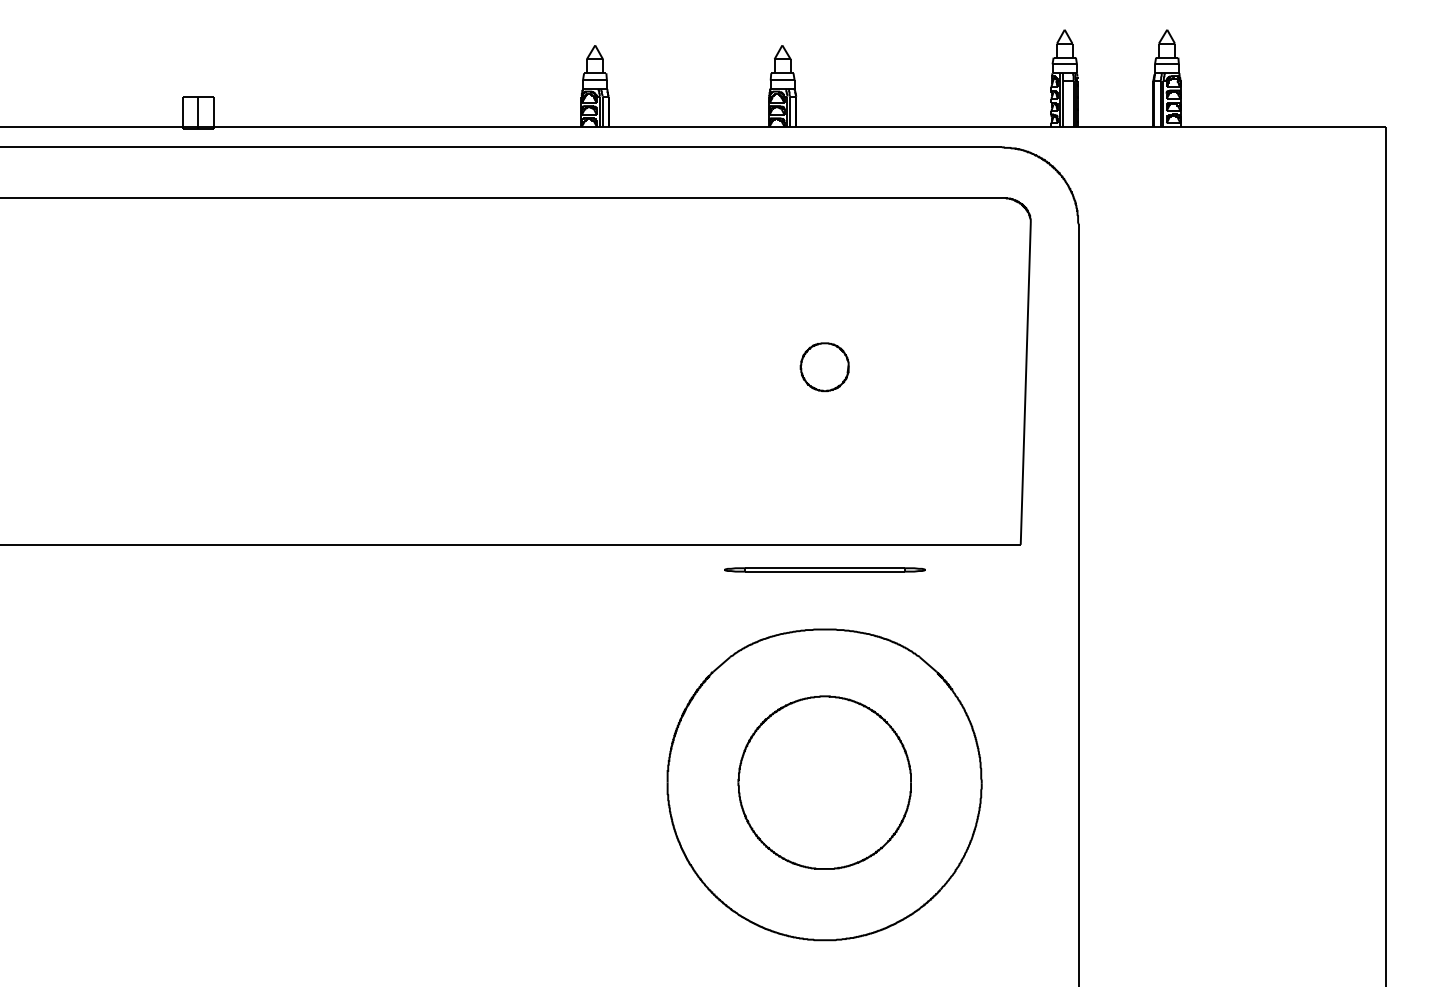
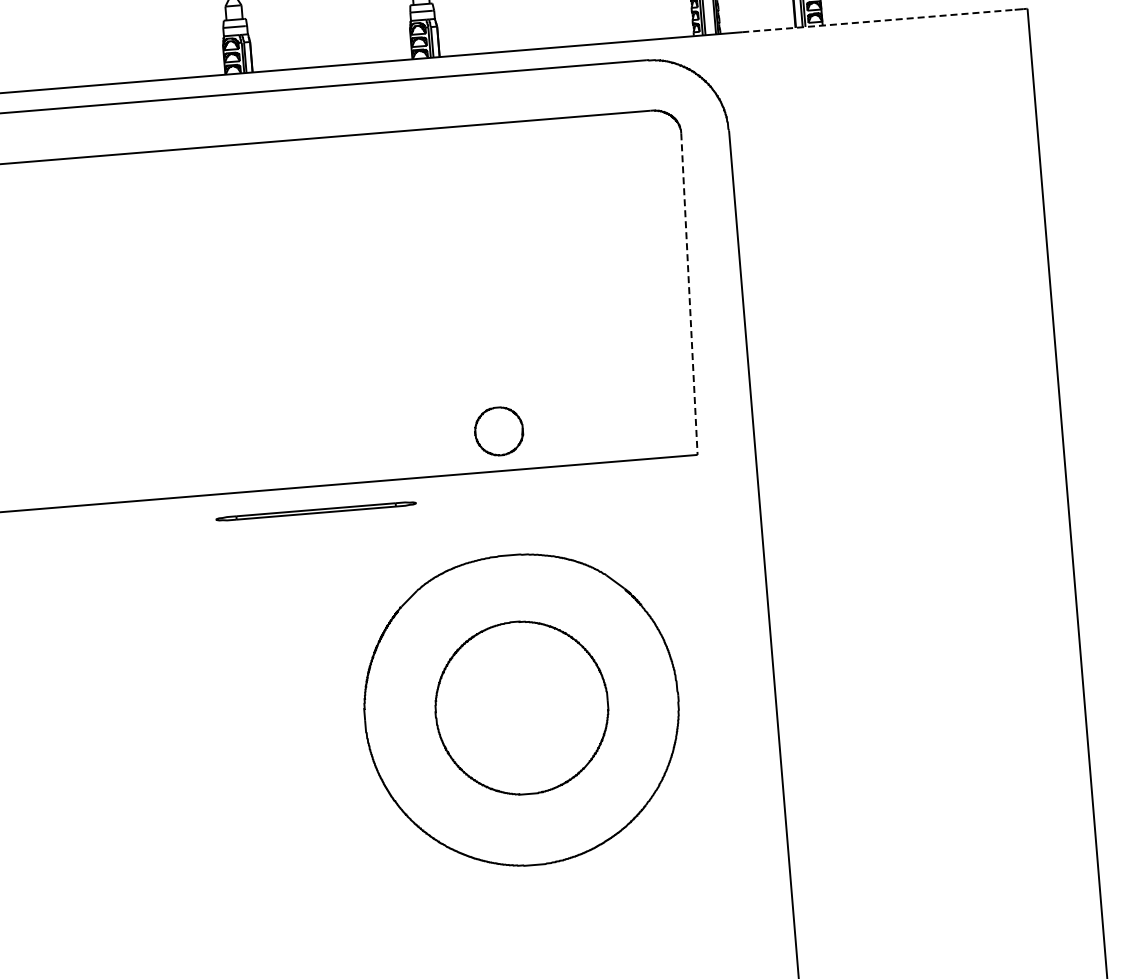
line: (1236, 127) -> (878, 21), solid -> dashed
part: (824, 367) -> (498, 431), moved
line: (1025, 383) -> (689, 293), solid -> dashed
part: (824, 569) -> (315, 511), moved

